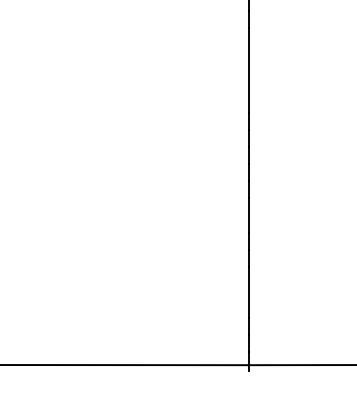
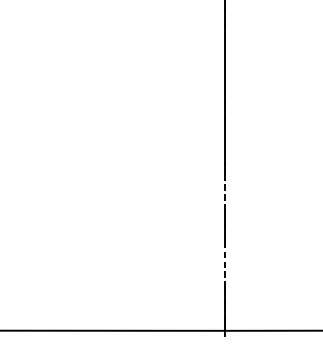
line: (248, 214) -> (224, 194), solid -> dashed
line: (248, 292) -> (224, 265), solid -> dashed

